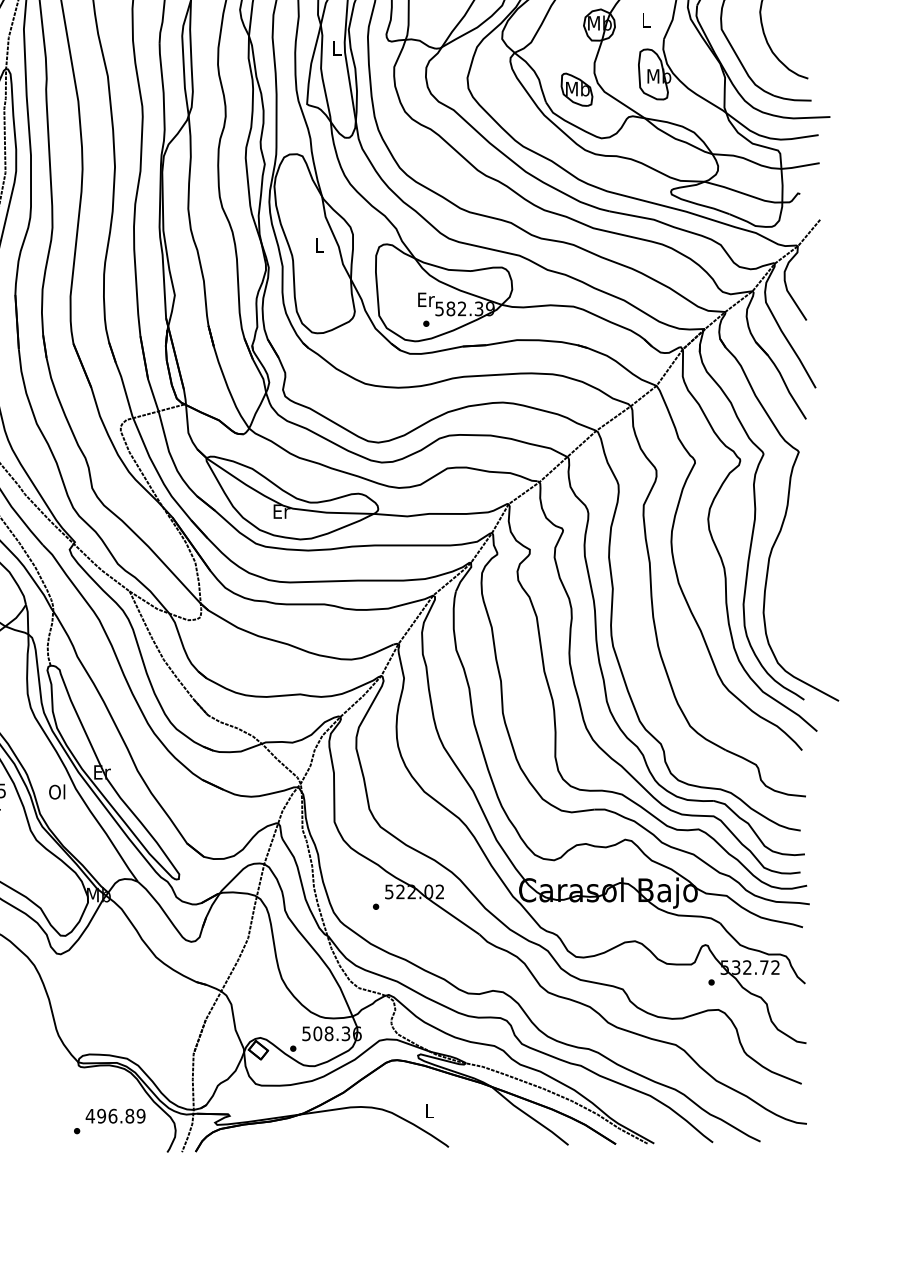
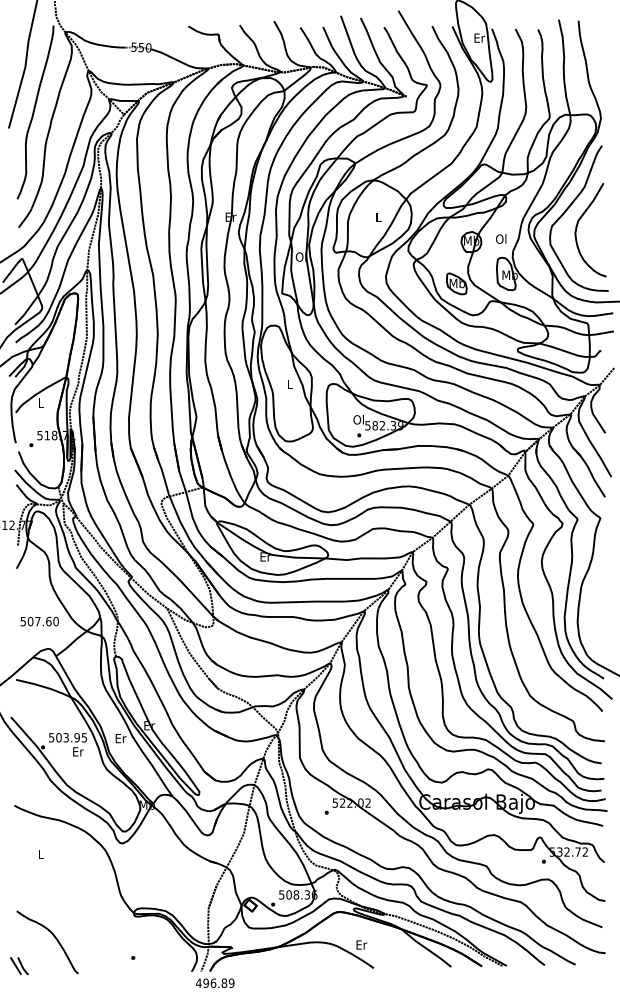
text: (646, 19) -> (501, 238), L -> Ol
text: (335, 47) -> (300, 256), L -> Ol
text: (425, 299) -> (358, 419), Er -> Ol
text: (57, 792) -> (120, 738), Ol -> Er
text: (429, 1110) -> (361, 944), L -> Er
text: (114, 1115) -> (214, 982), moved

